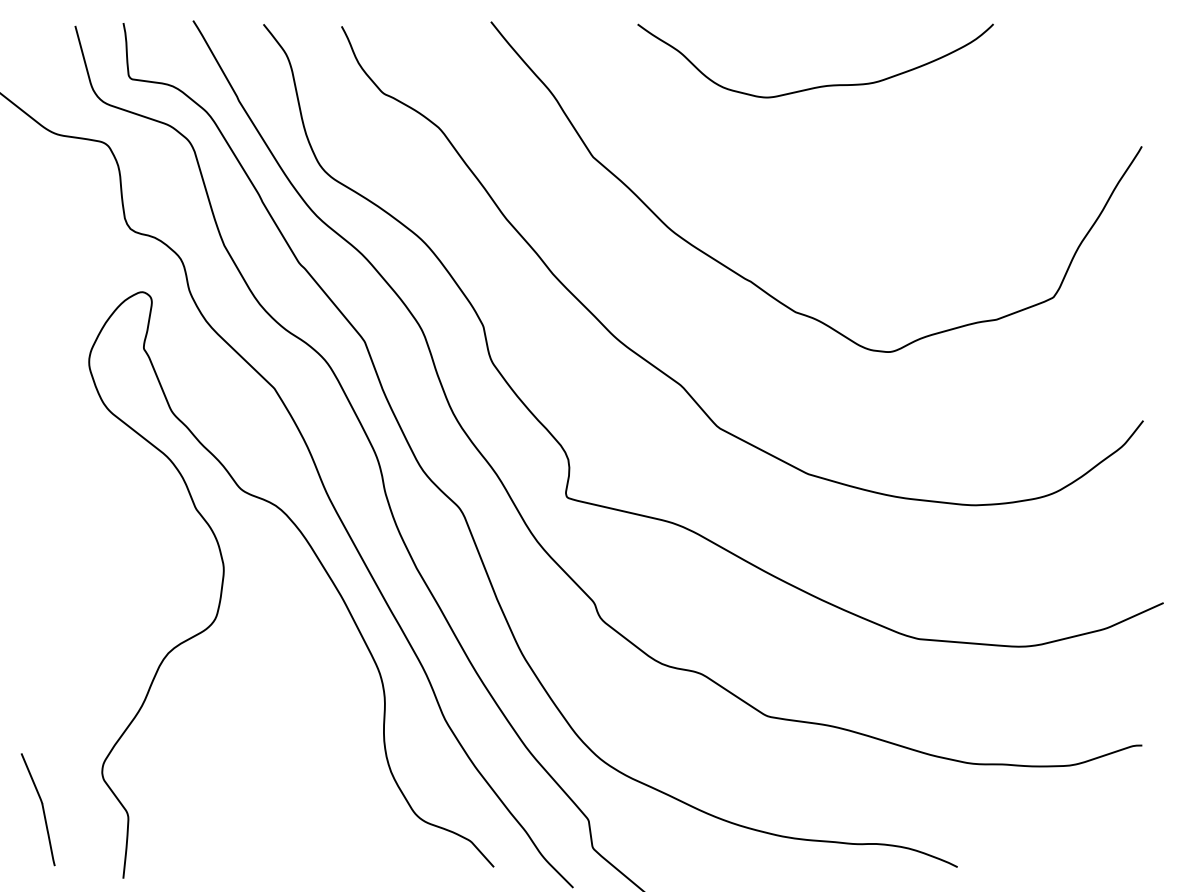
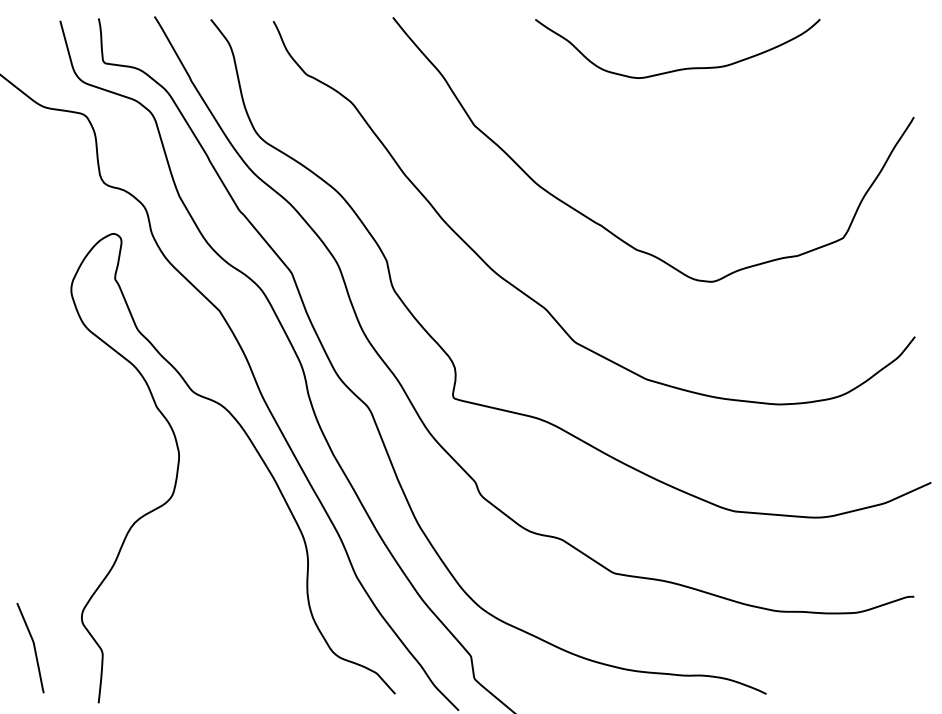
curve: (819, 85) -> (680, 68), moved

